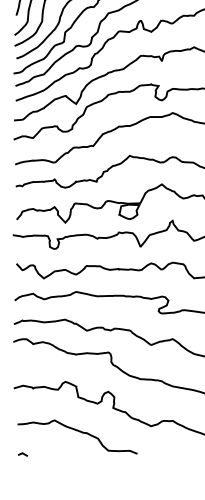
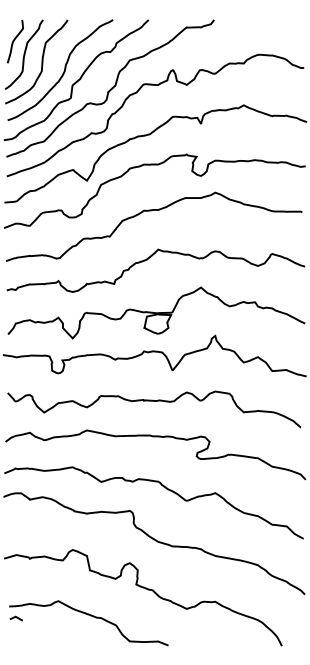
line: (22, 453) -> (15, 617), moved

